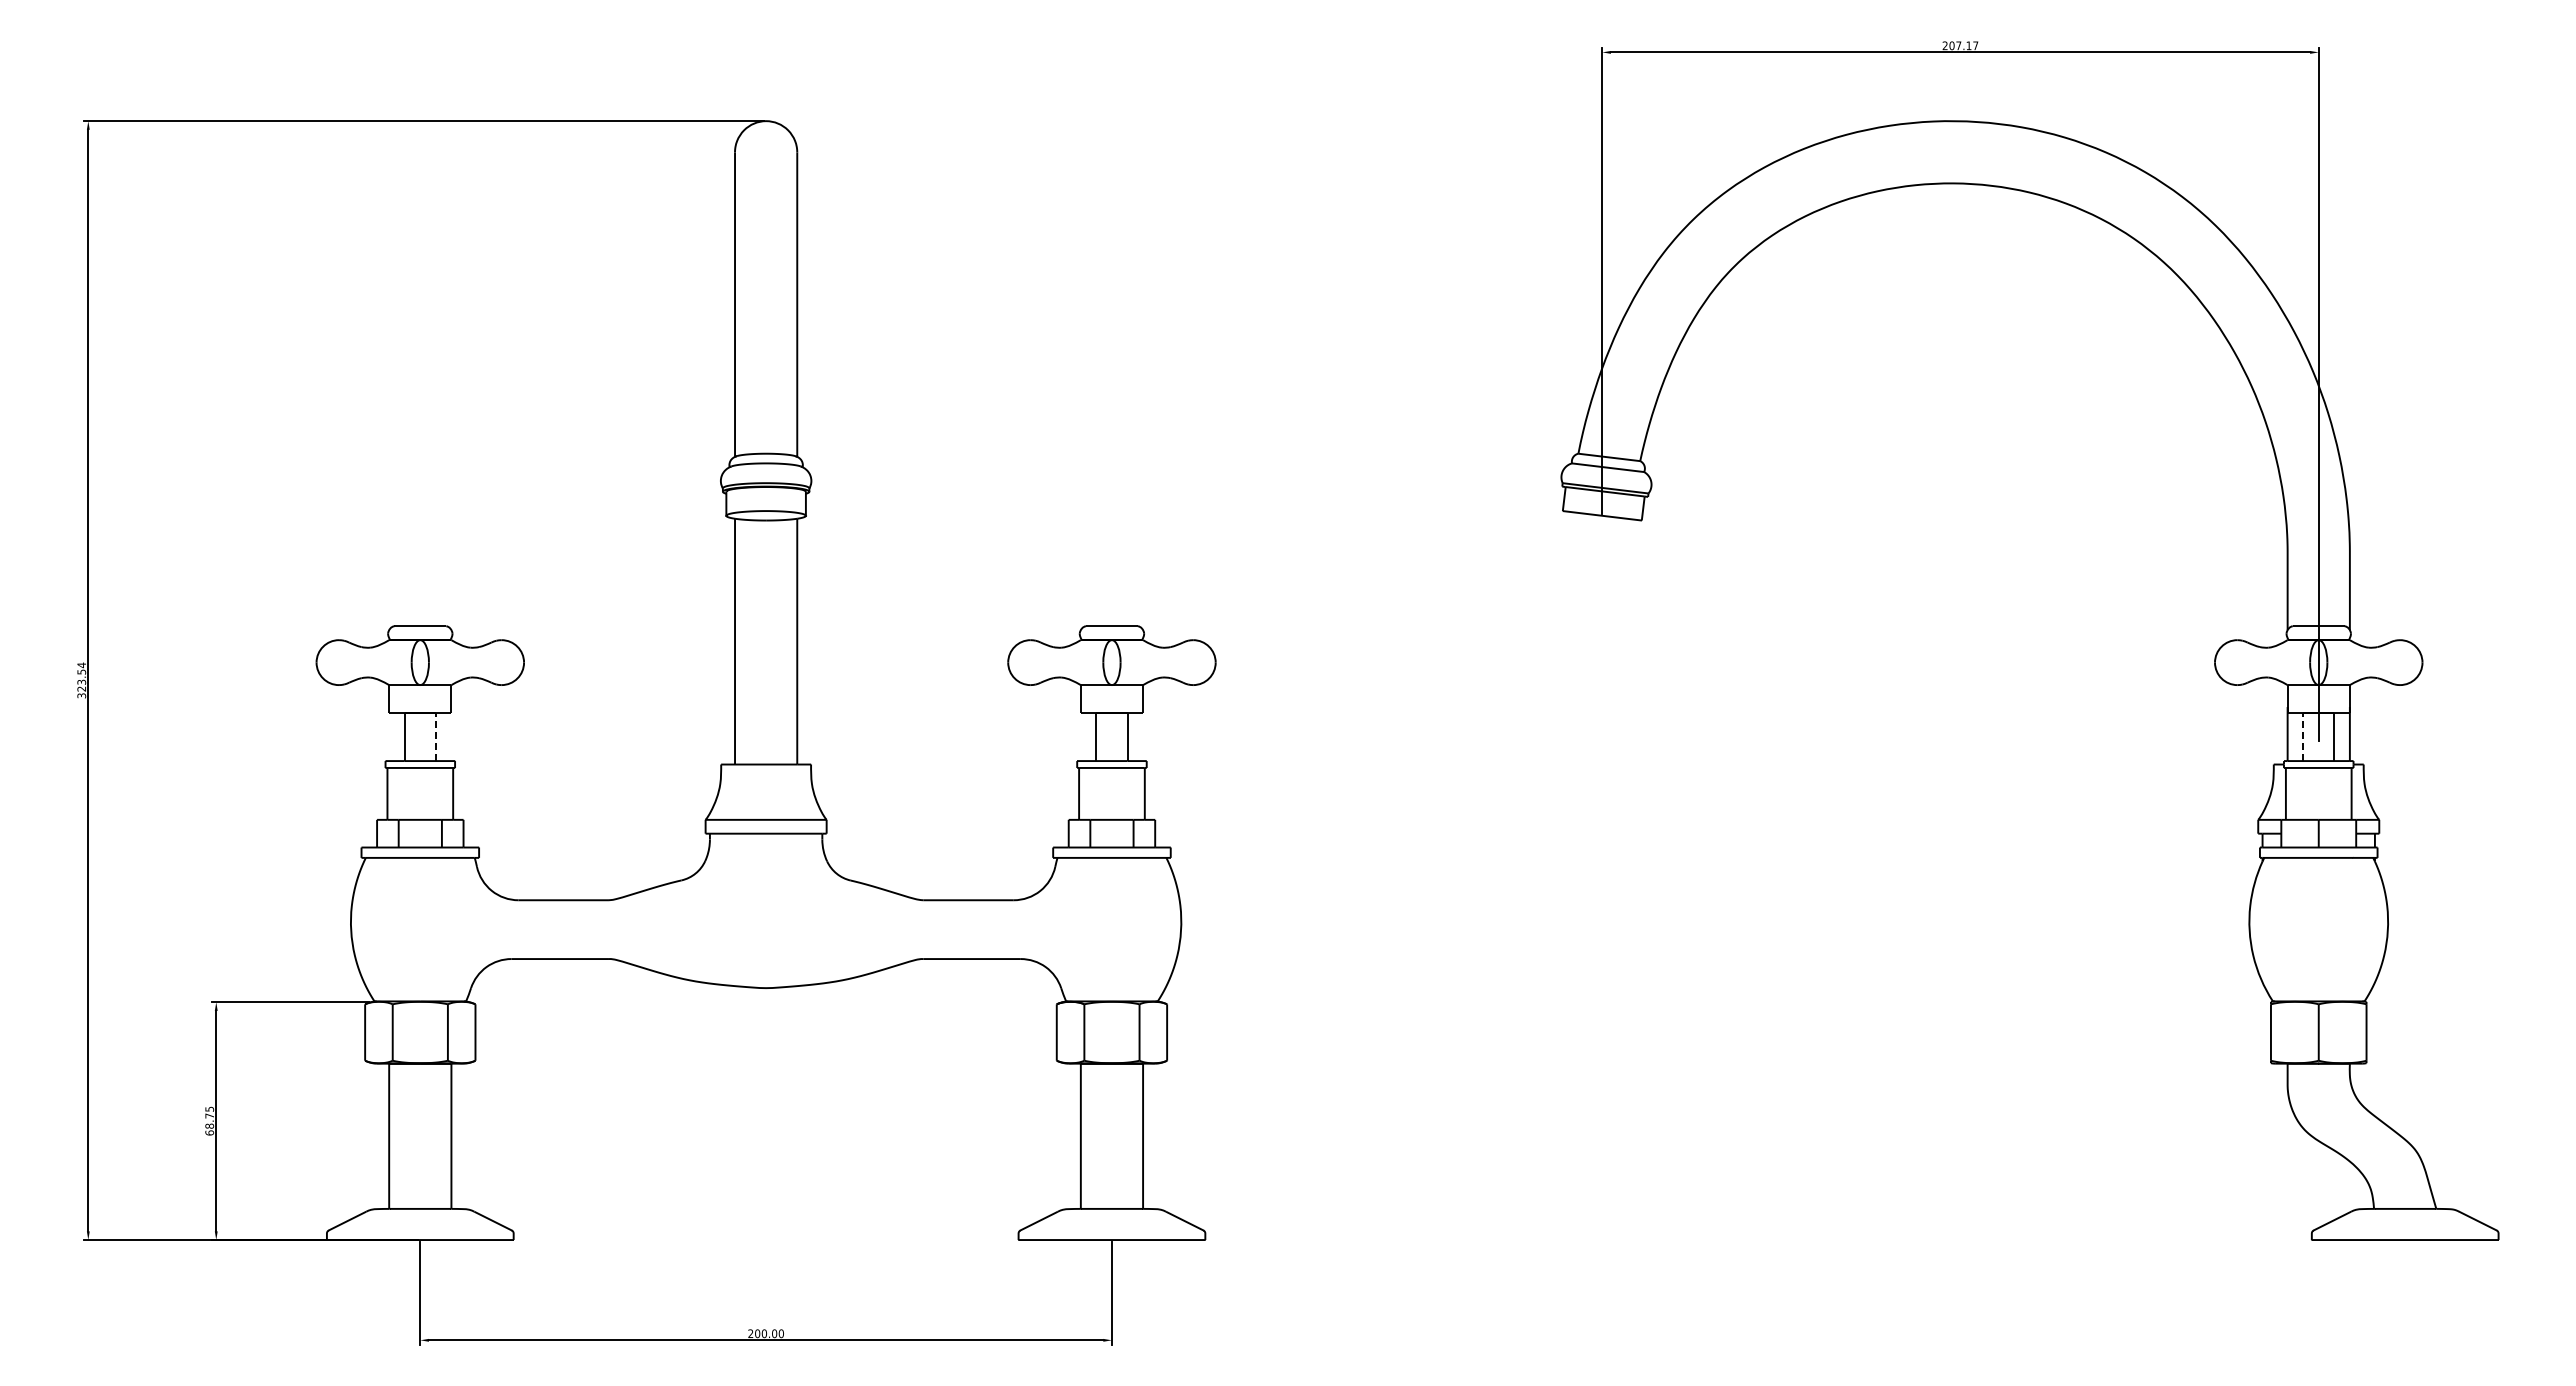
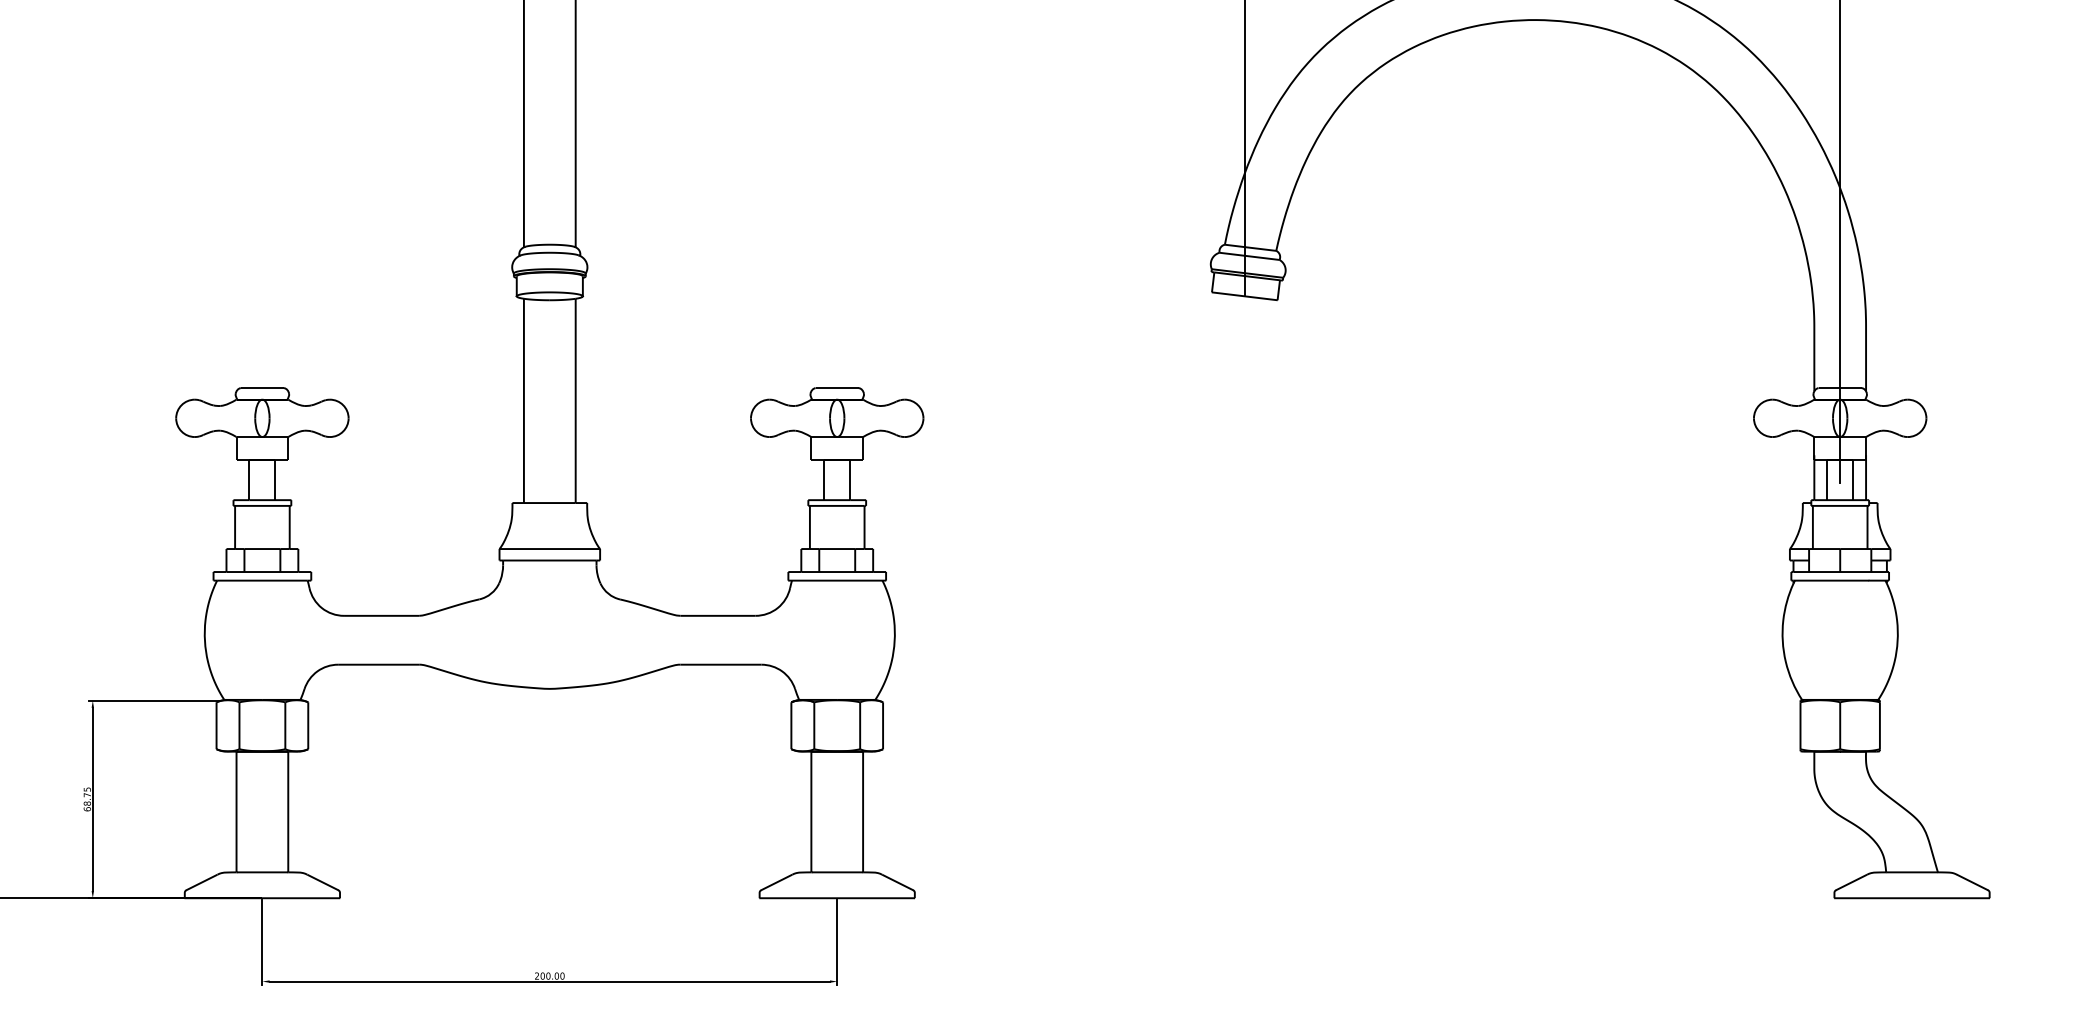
line: (435, 736) -> (275, 479), dashed -> solid
line: (2303, 736) -> (1827, 479), dashed -> solid

